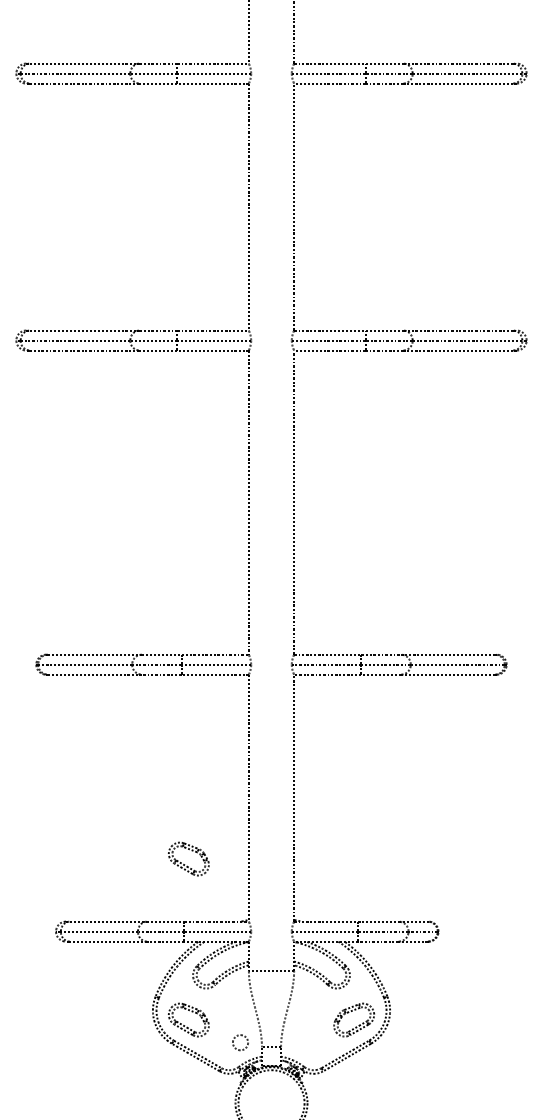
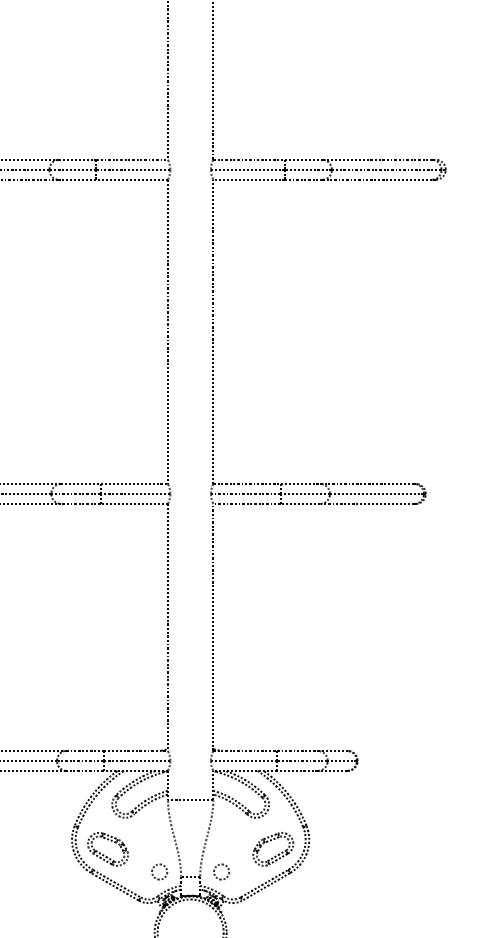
part: (185, 864) -> (104, 693), removed
circle: (302, 1042) -> (221, 871), added

